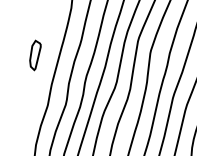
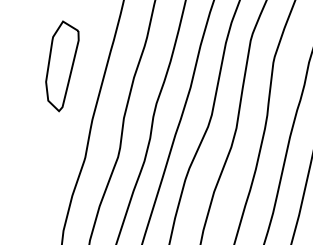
part: (35, 55) -> (62, 66), size x1.67

